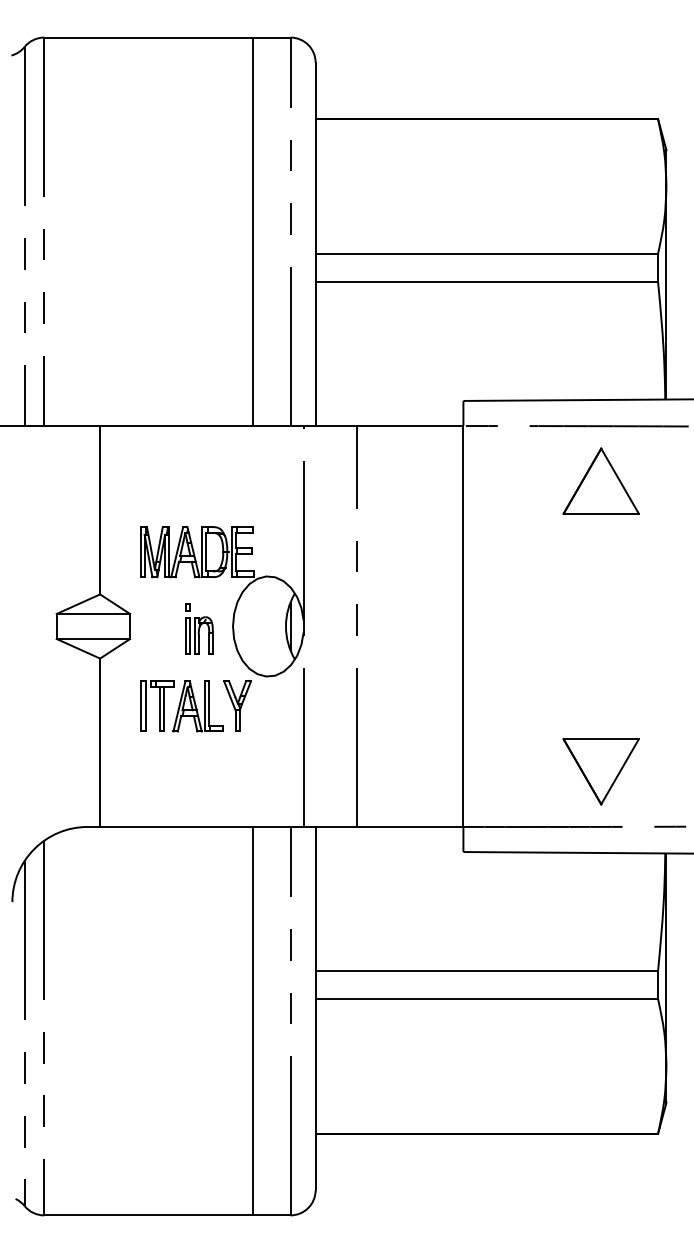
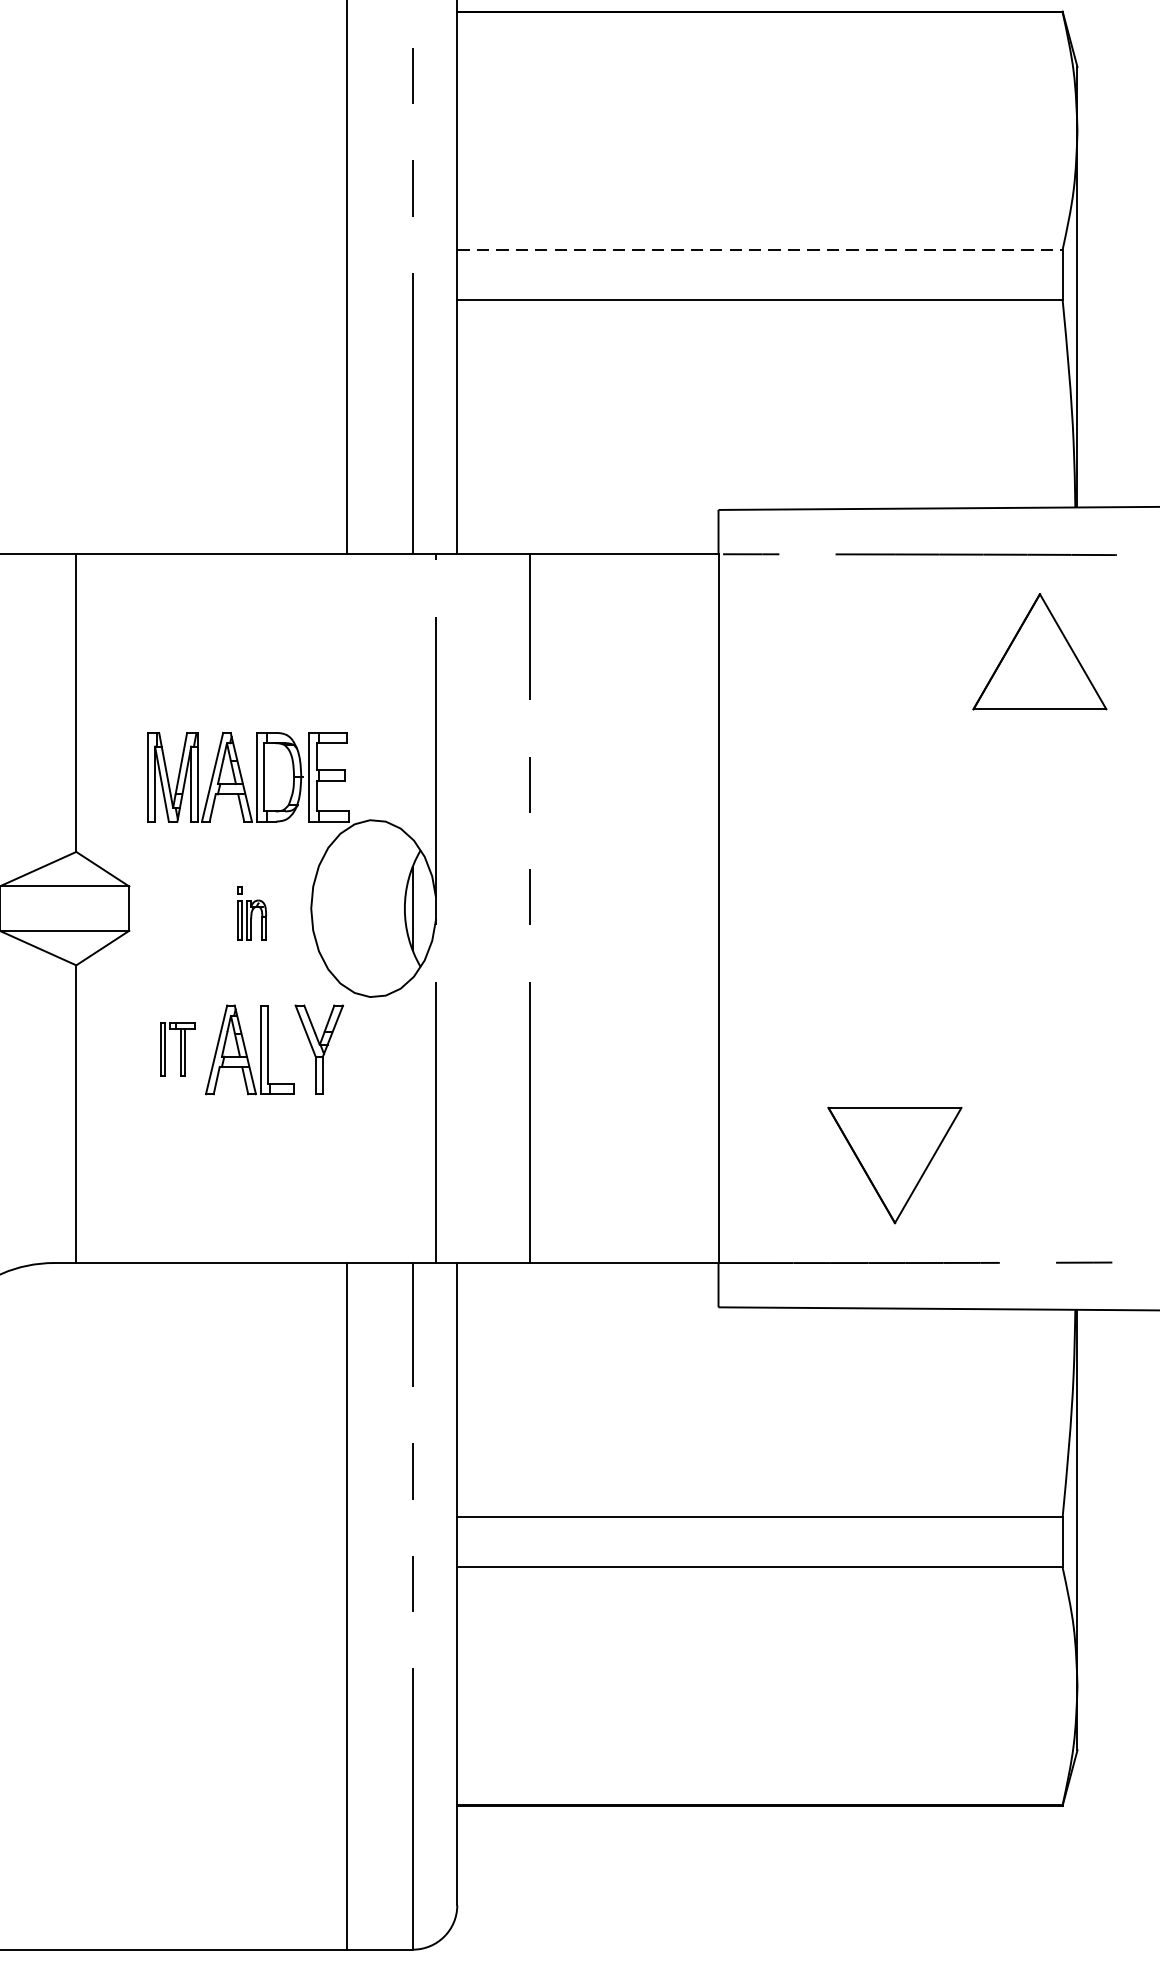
line: (487, 253) -> (761, 249), solid -> dashed
part: (600, 480) -> (1038, 650), moved
part: (199, 628) -> (252, 912), size x0.6
part: (157, 705) -> (177, 1048), size x0.6
part: (600, 771) -> (893, 1164), moved

